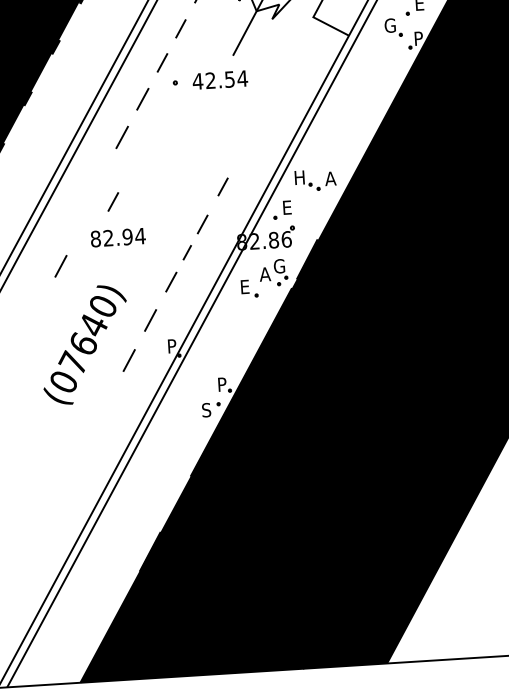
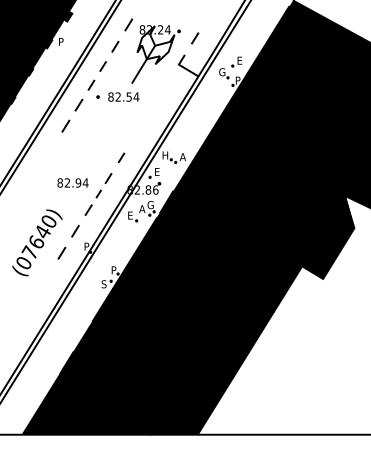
text: (197, 80) -> (110, 96), 42.54 -> 82.54
line: (113, 201) -> (58, 162), removed
text: (117, 236) -> (72, 182), moved
line: (60, 264) -> (26, 196), removed

